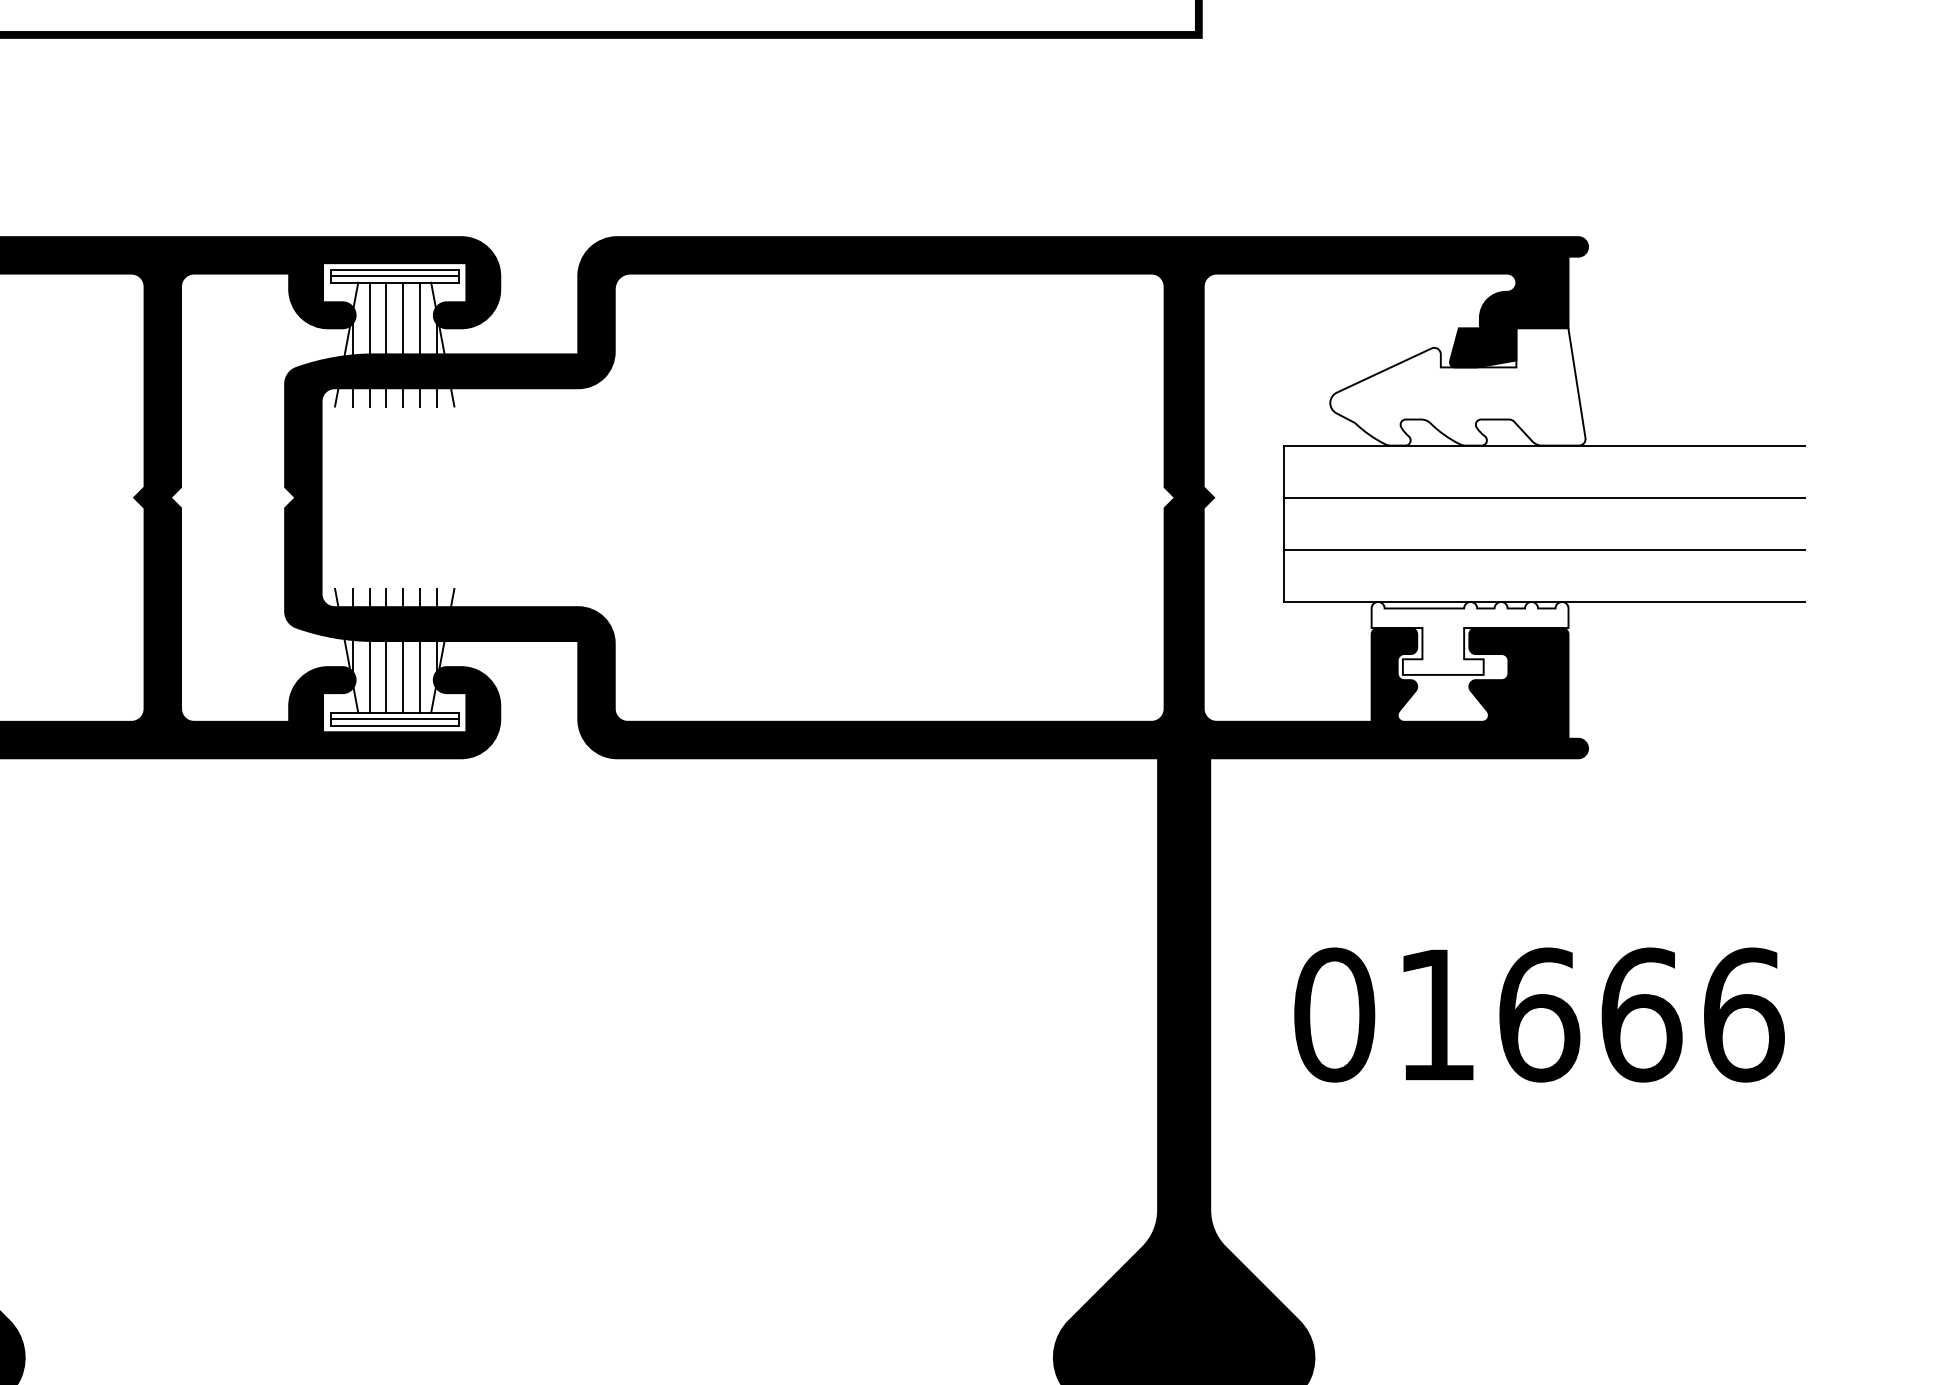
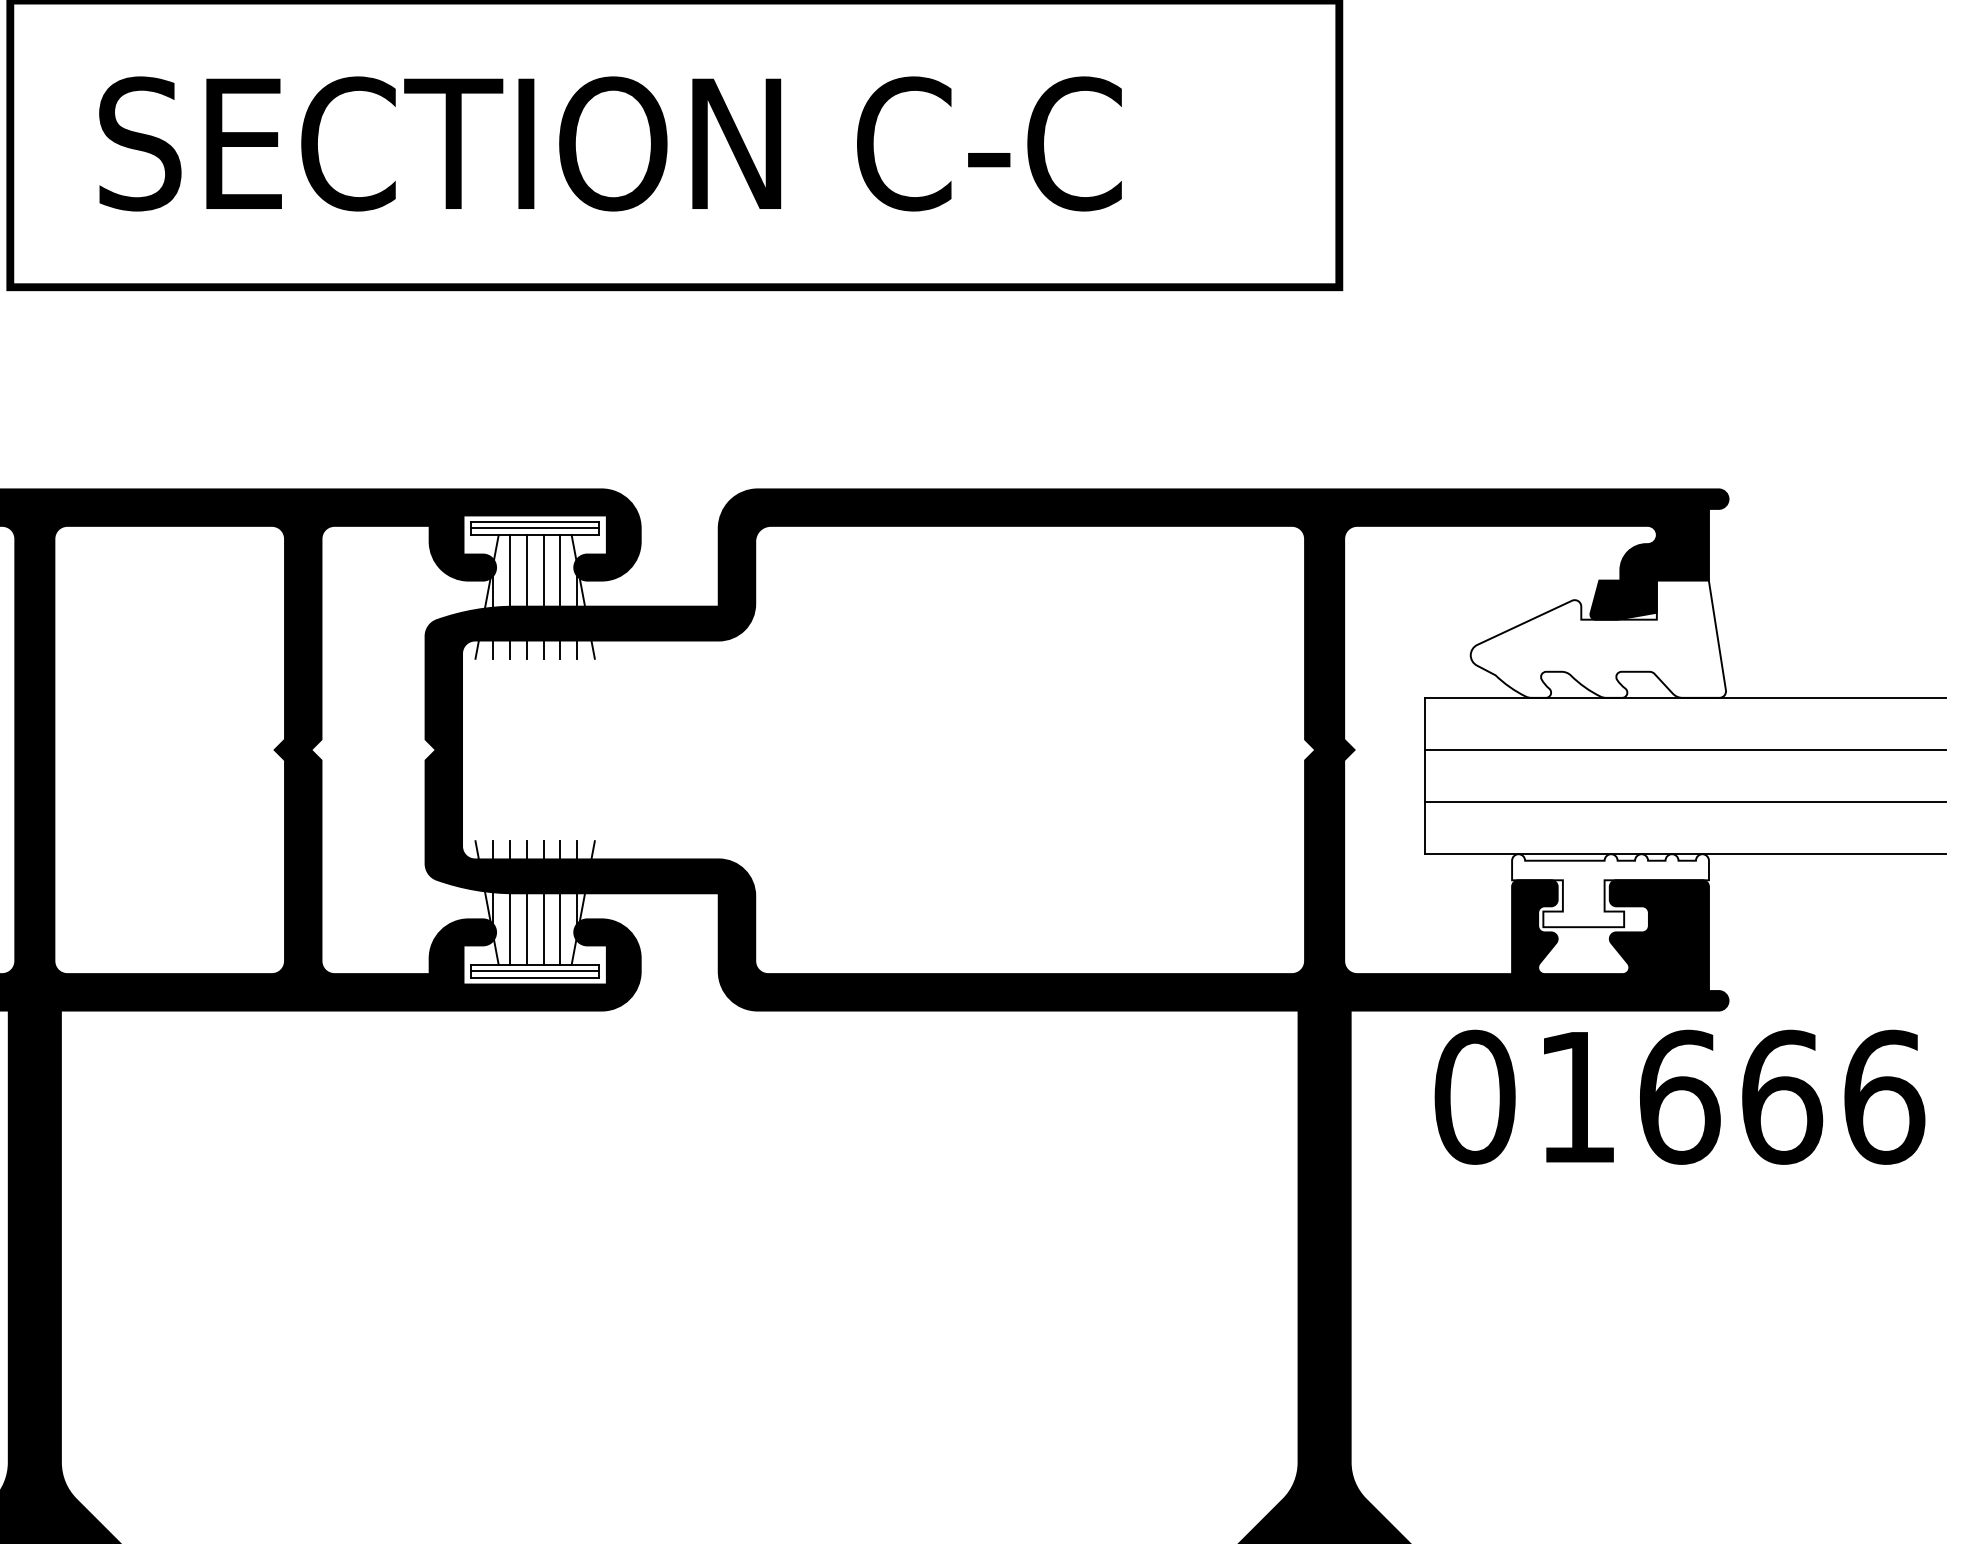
text: (1539, 1014) -> (1679, 1096), moved

